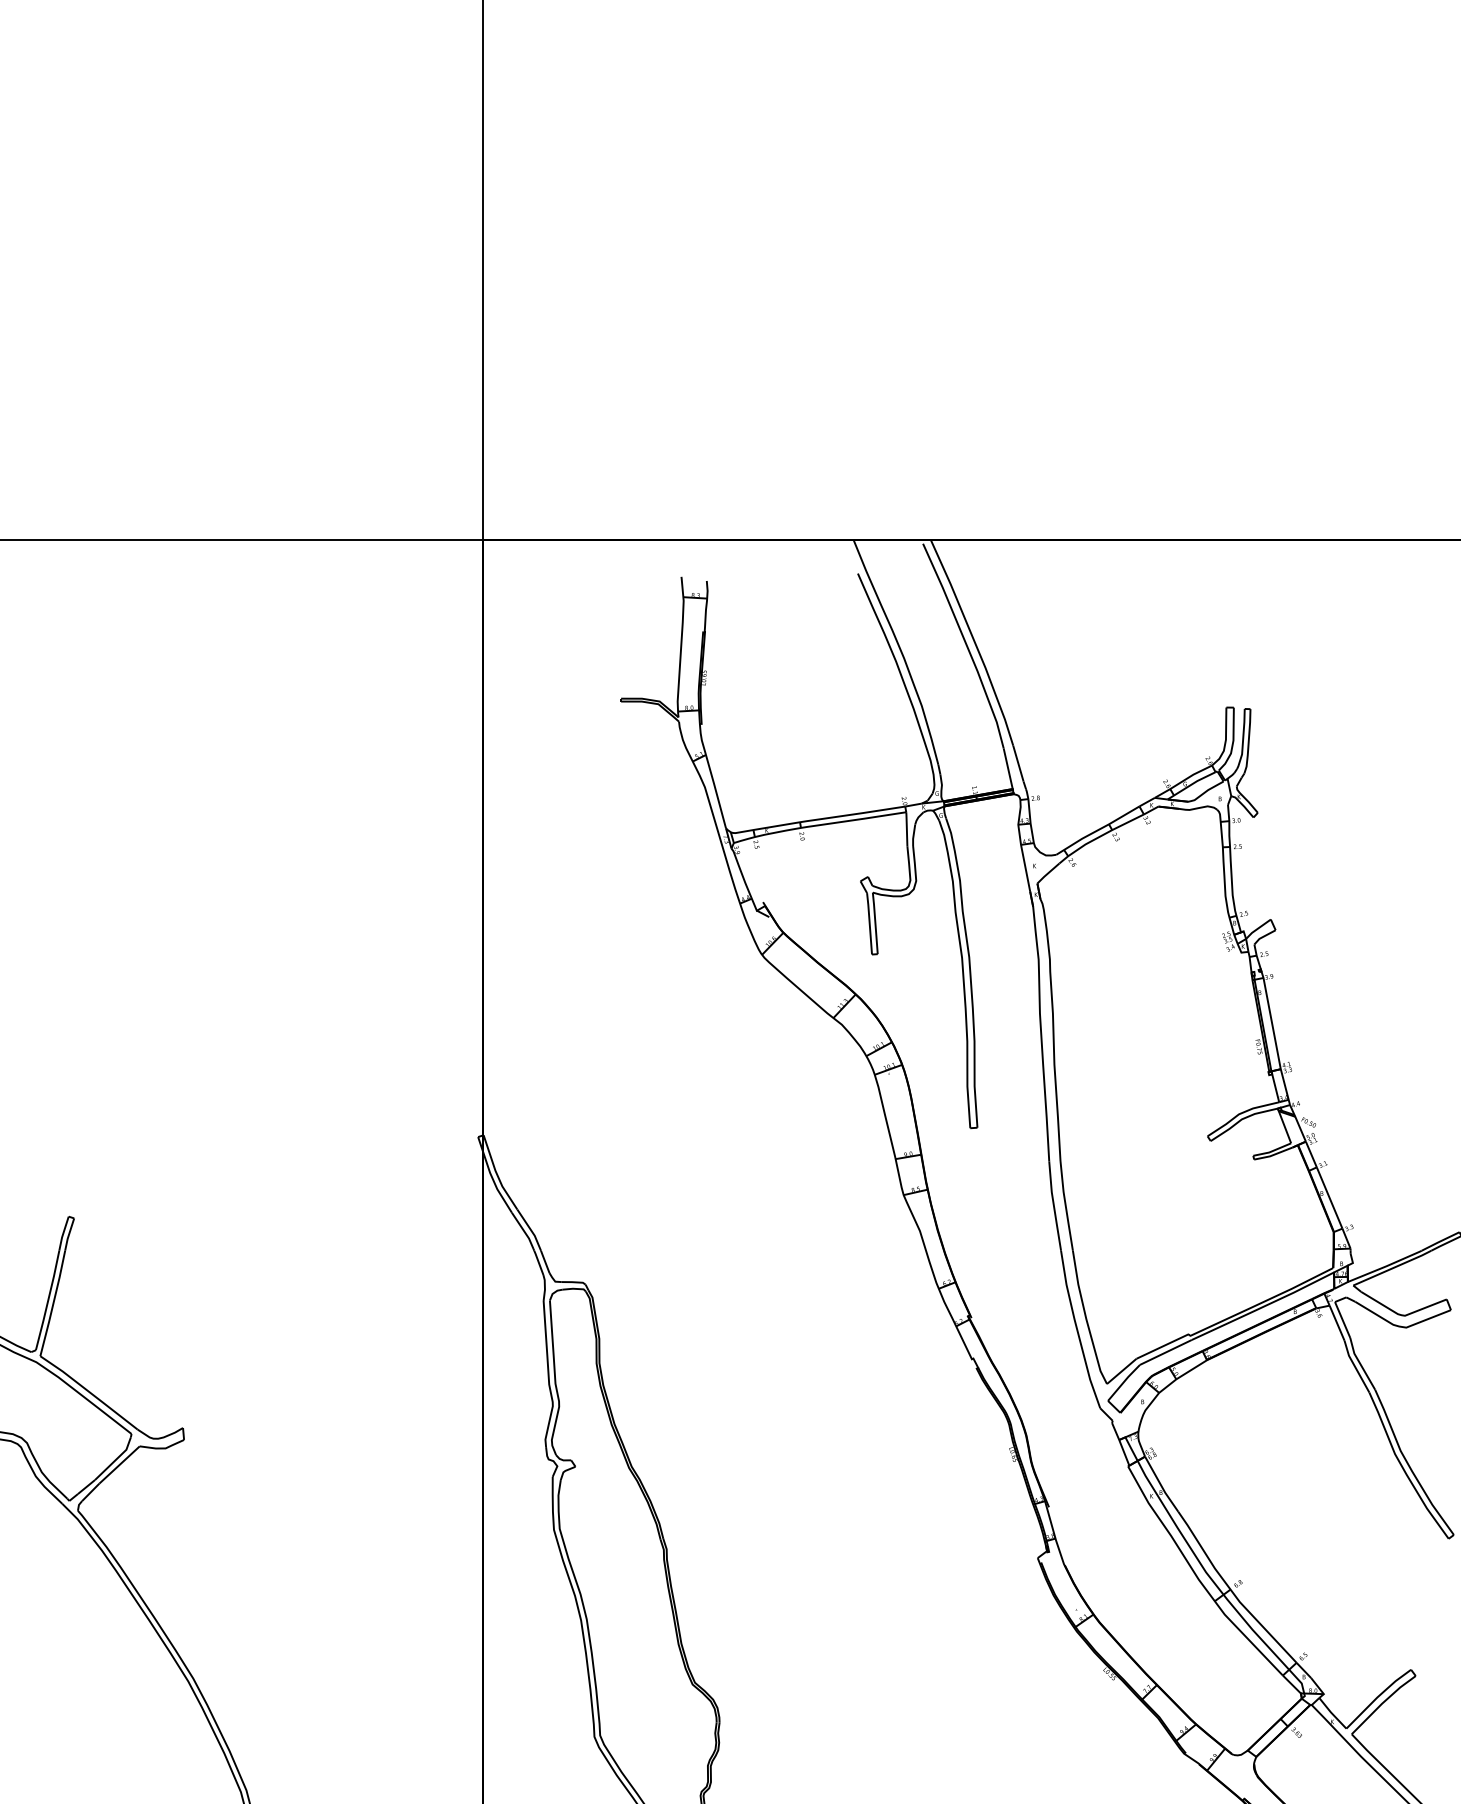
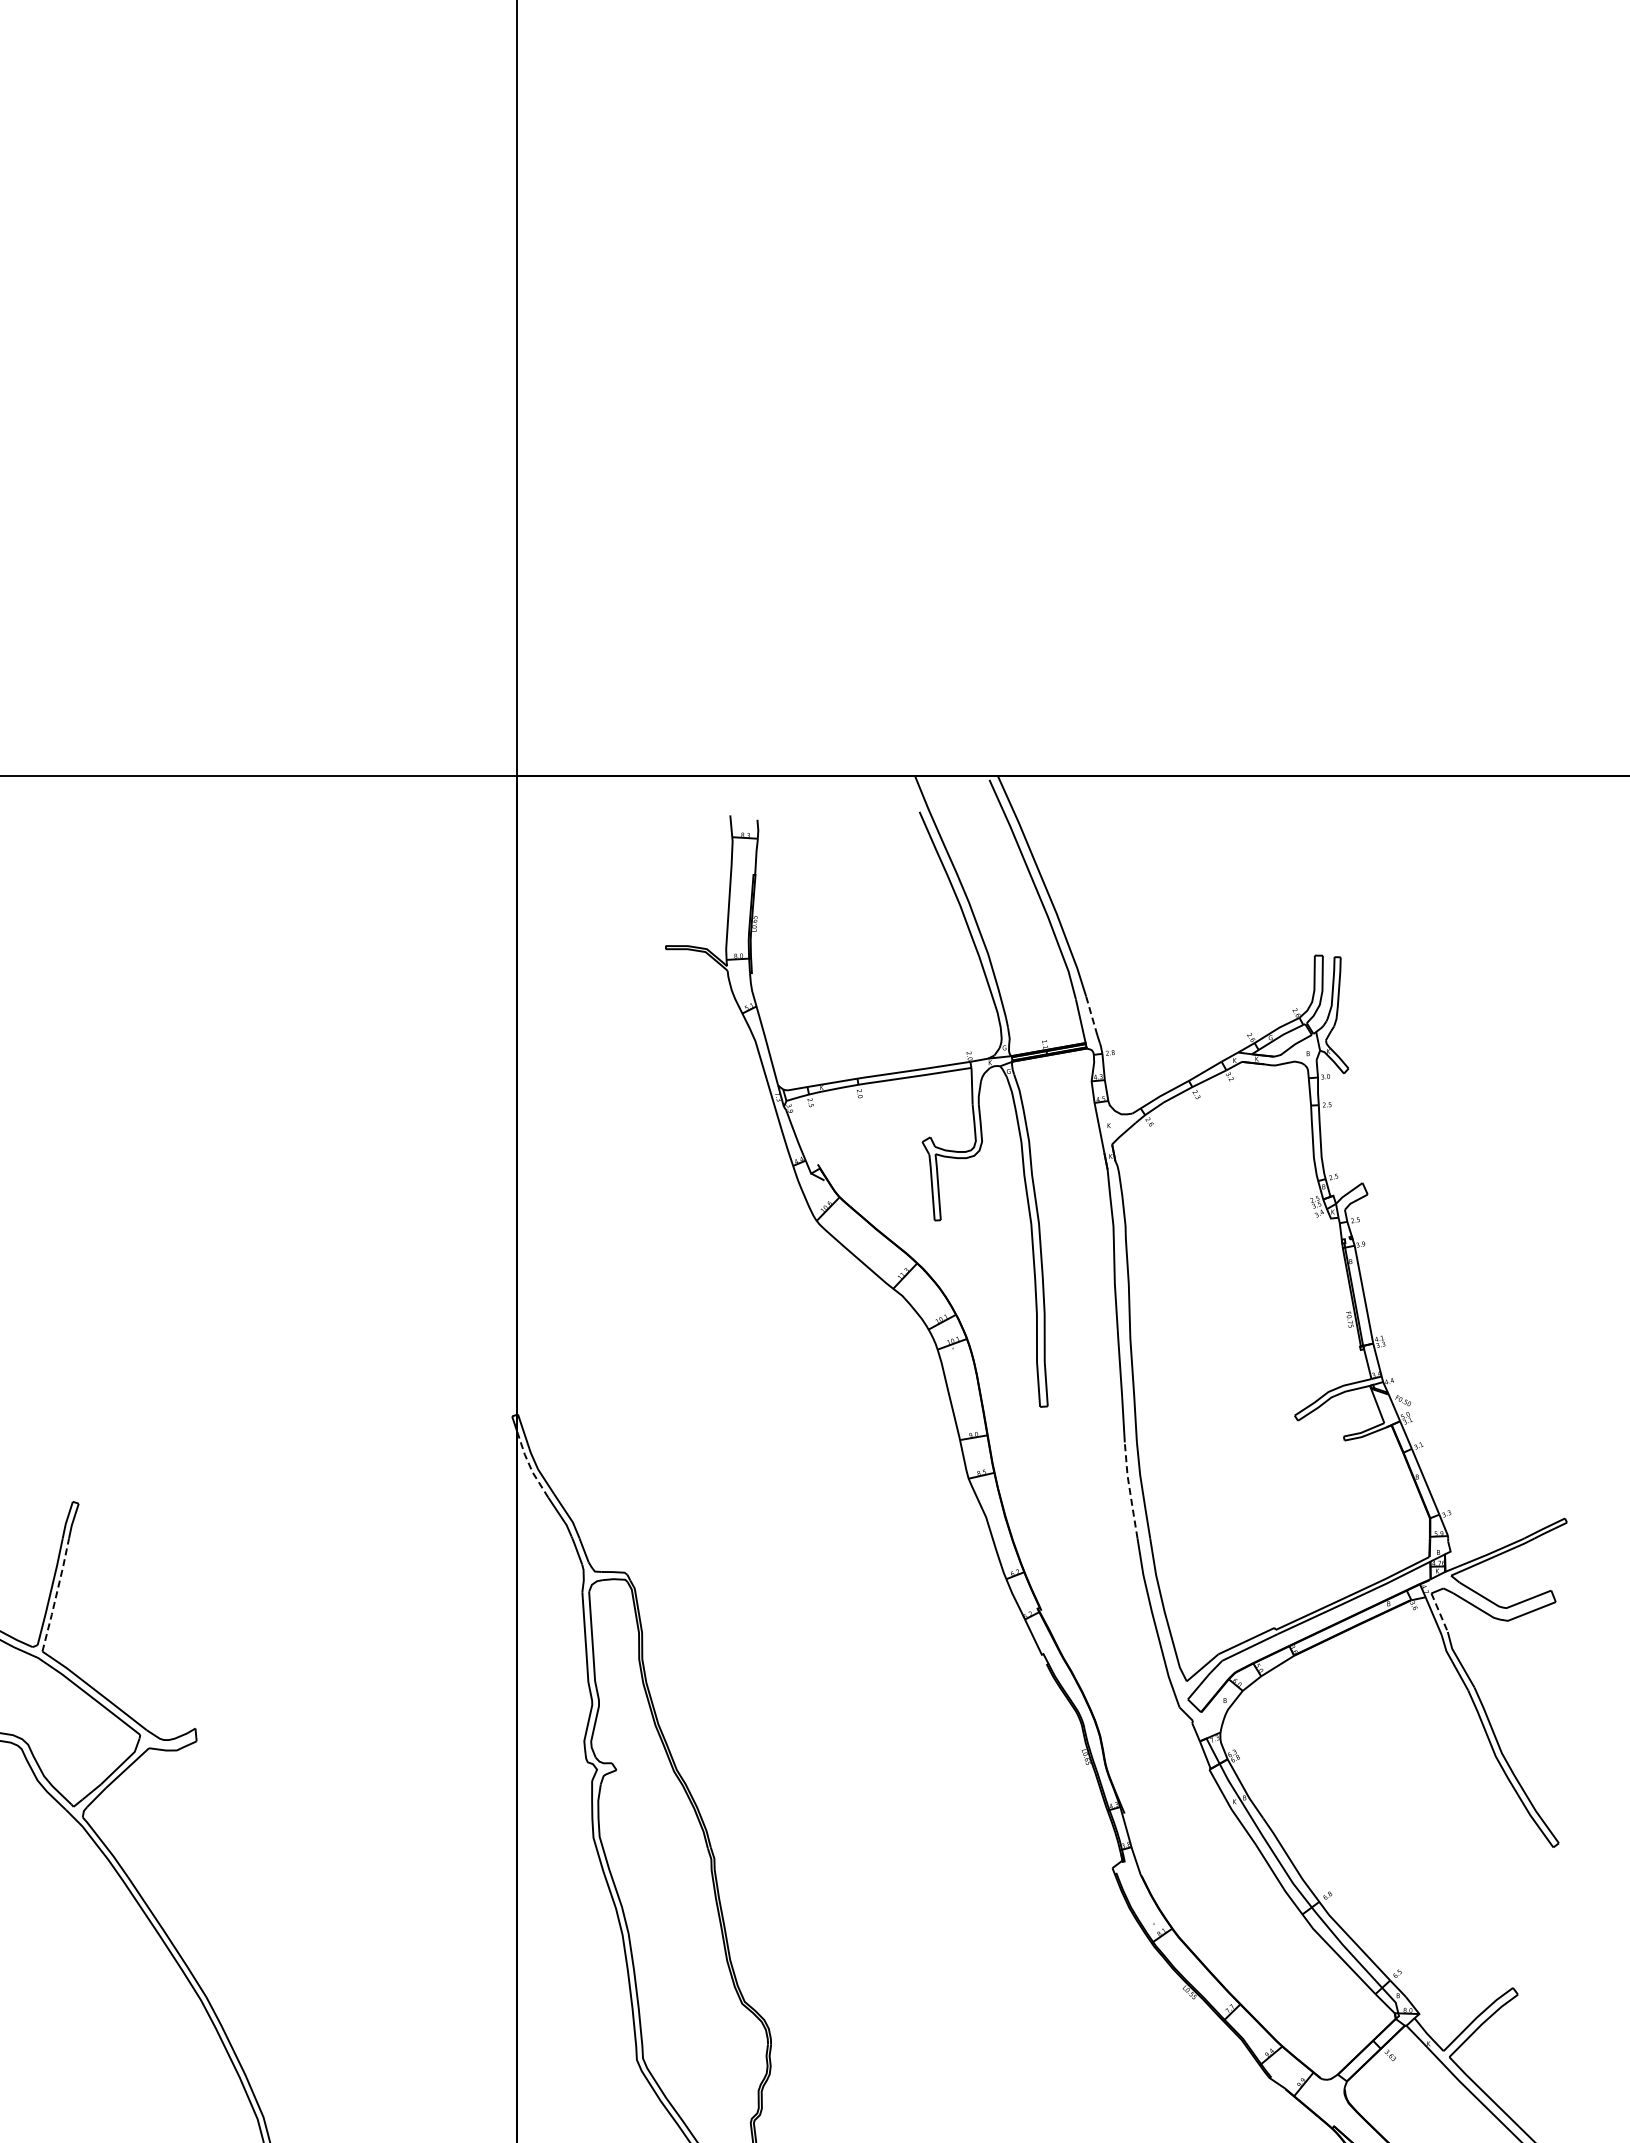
line: (1018, 763) -> (1091, 1015), solid -> dashed
line: (494, 1182) -> (529, 1465), solid -> dashed
line: (1053, 1206) -> (1129, 1490), solid -> dashed
line: (53, 1303) -> (56, 1595), solid -> dashed
line: (1342, 1319) -> (1439, 1612), solid -> dashed

